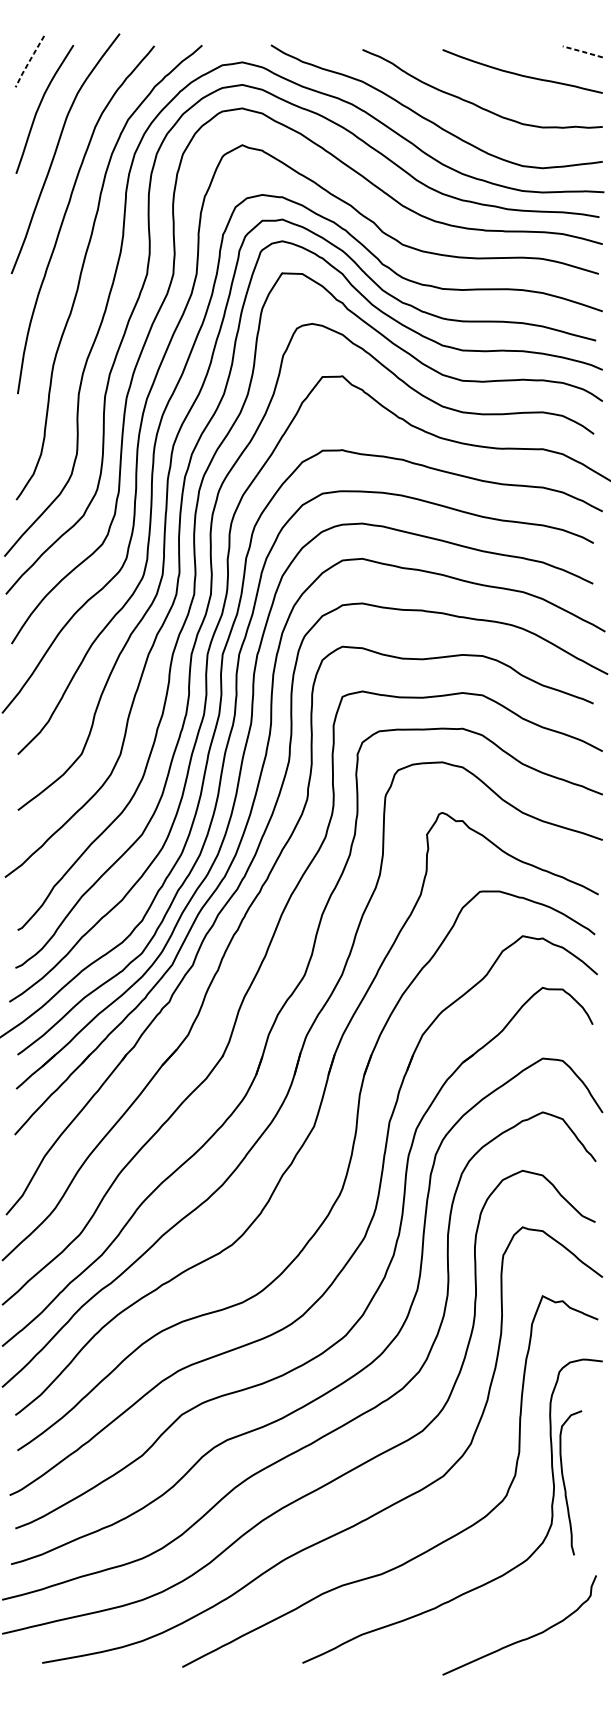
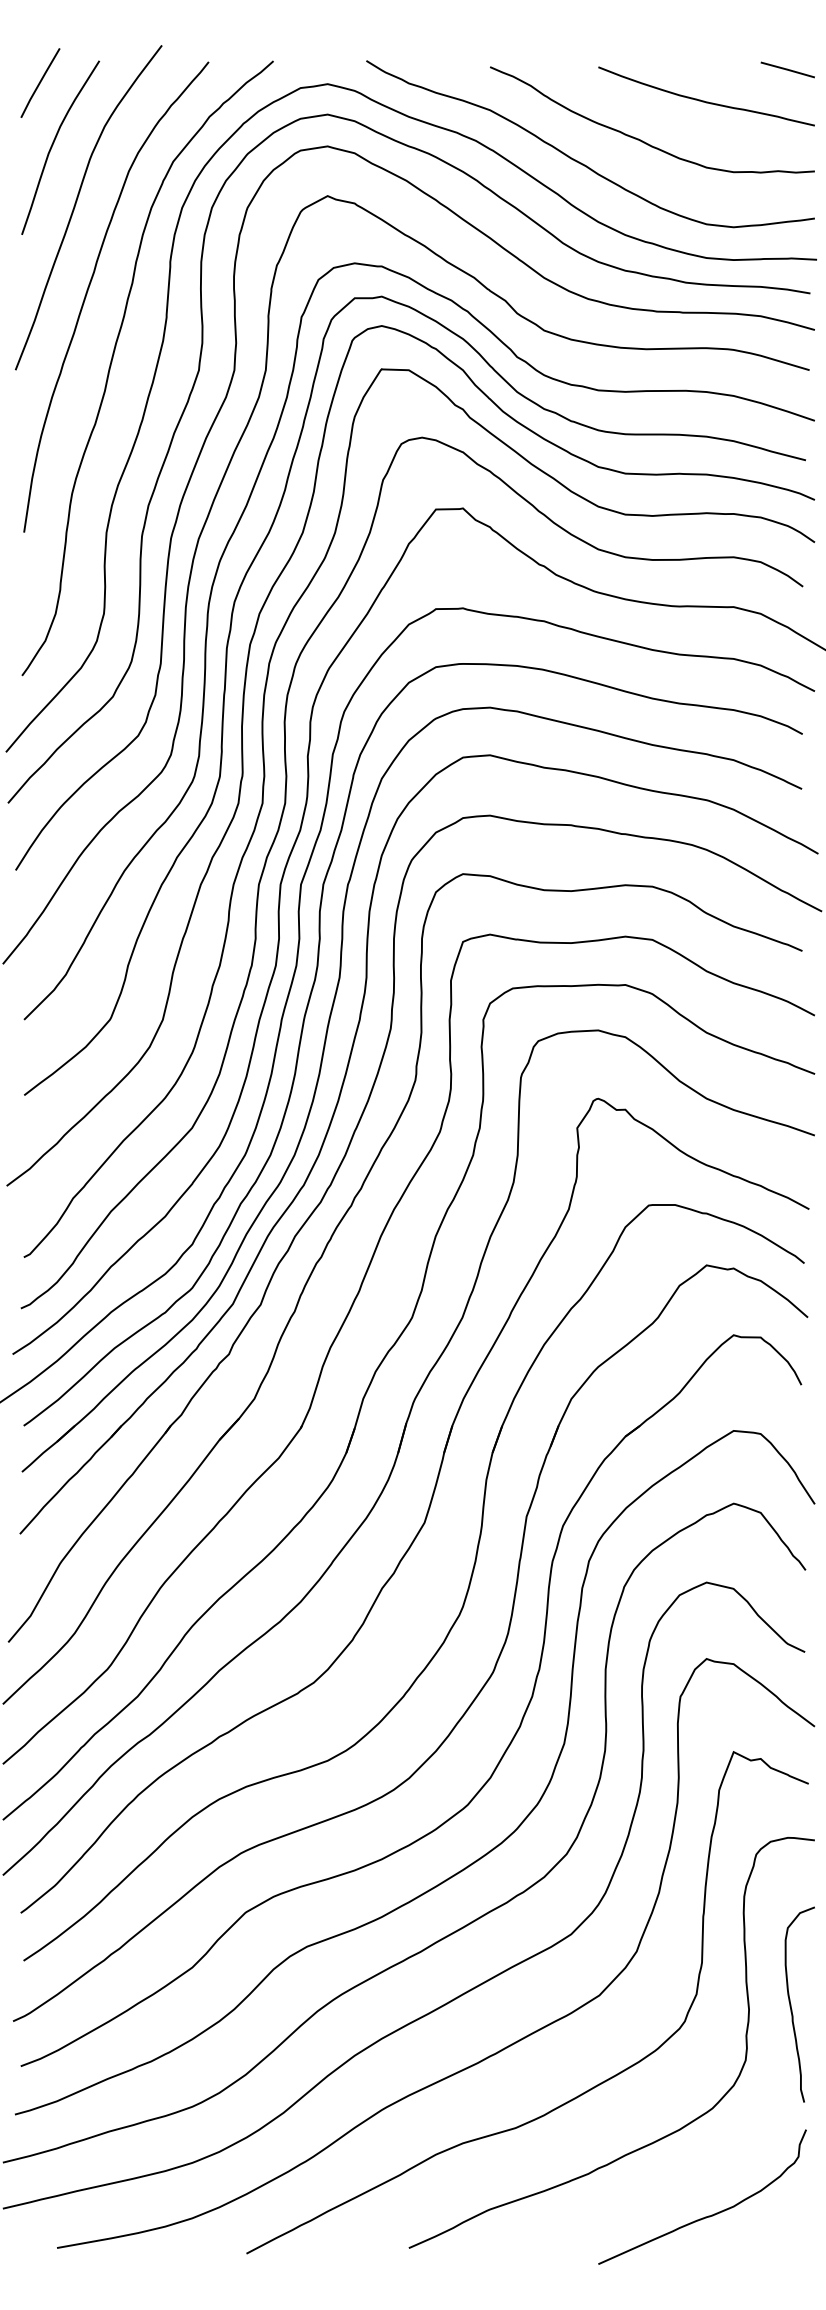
line: (582, 51) -> (787, 69), dashed -> solid
line: (29, 61) -> (39, 83), dashed -> solid
curve: (564, 1482) -> (791, 2004), moved

